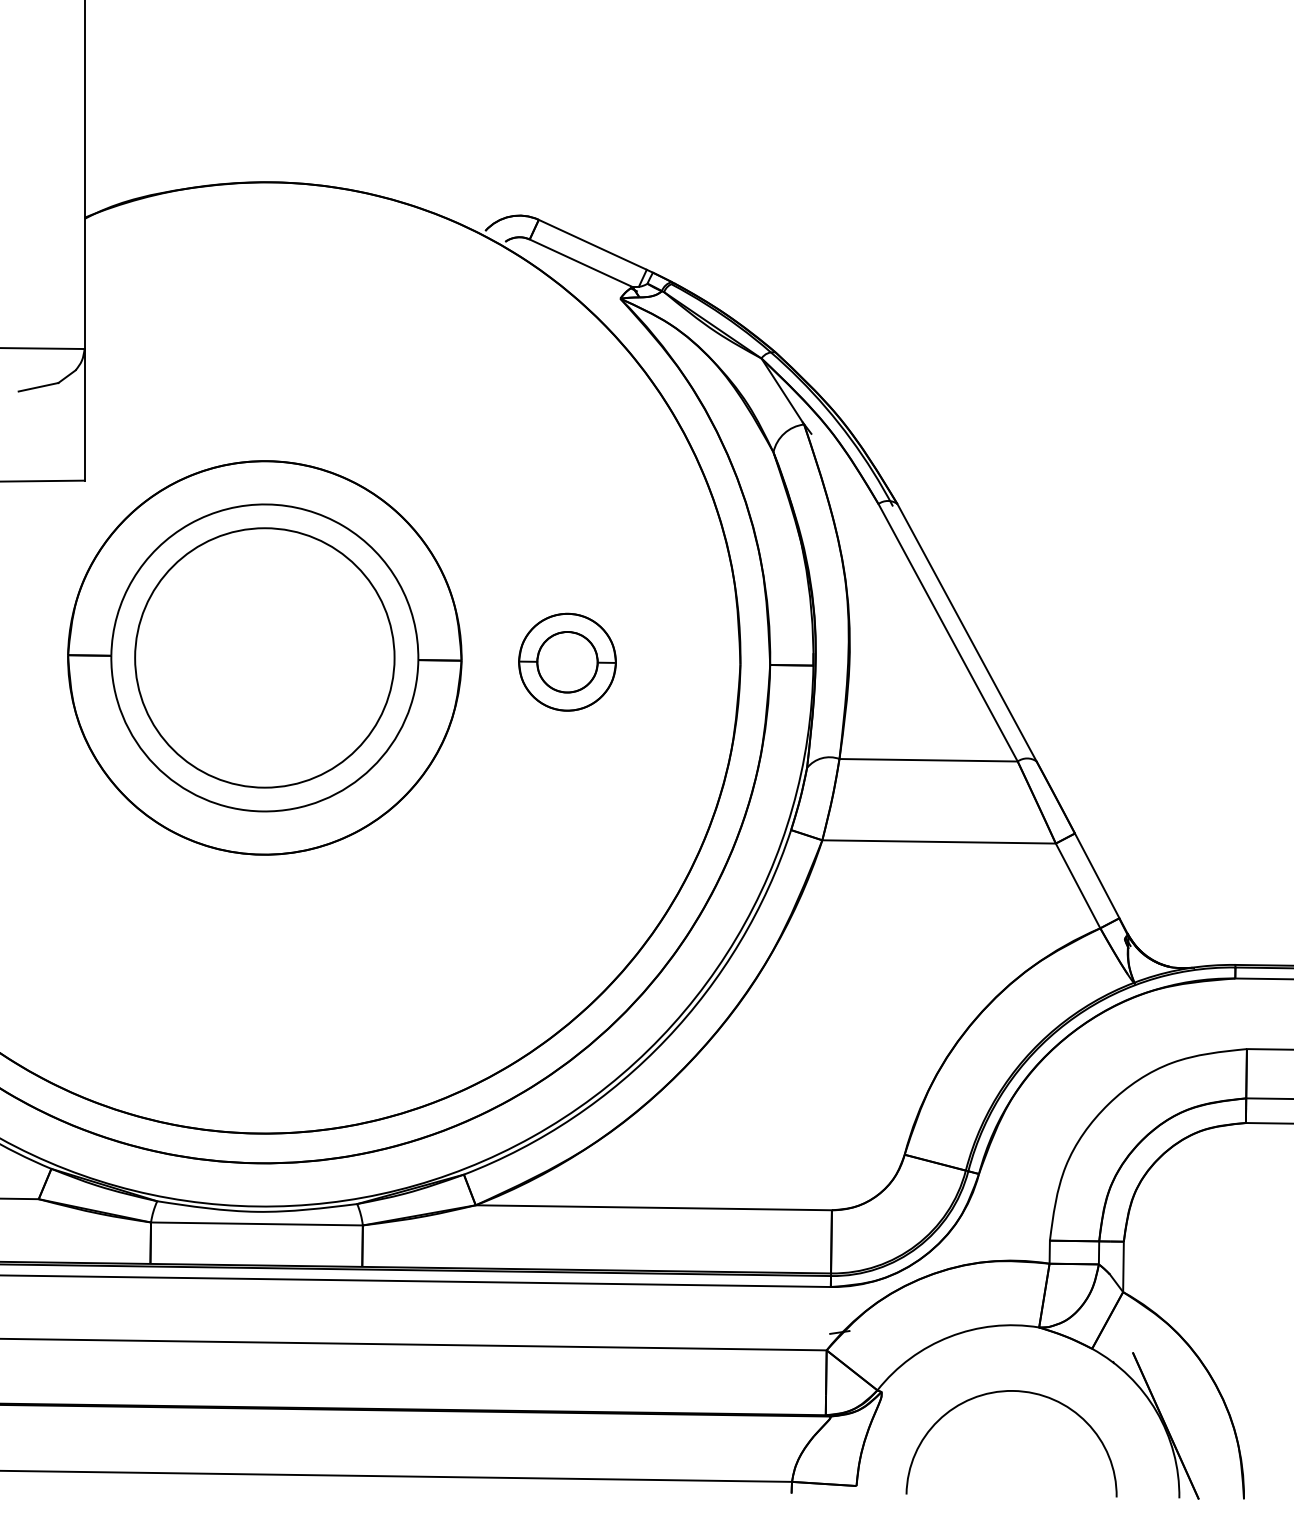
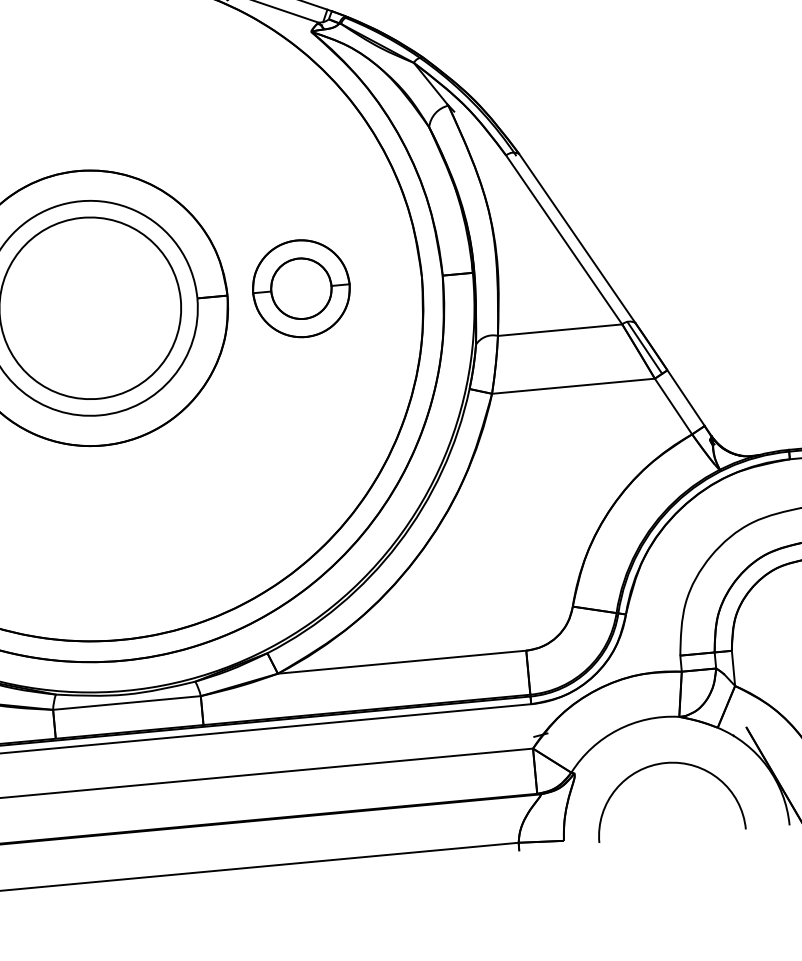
part: (567, 662) -> (301, 288), size x1.43
line: (1045, 798) -> (644, 348), added

